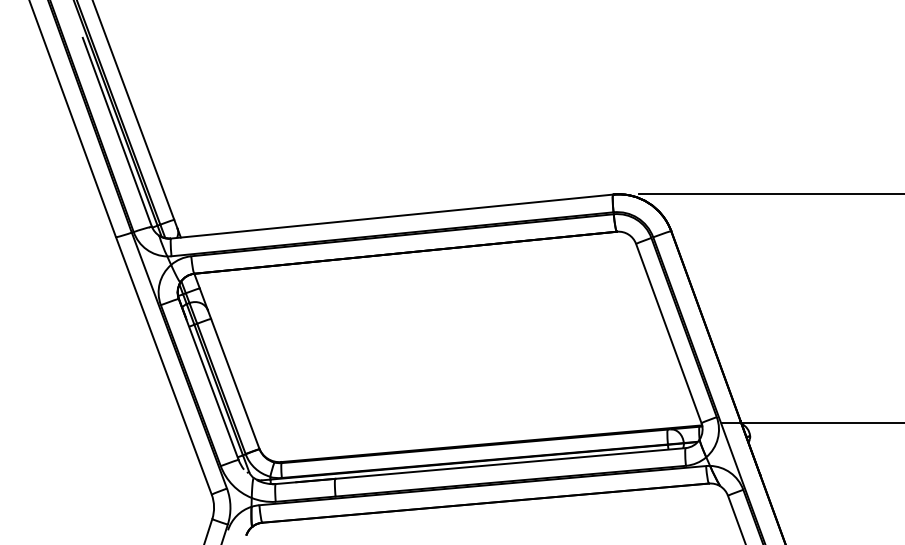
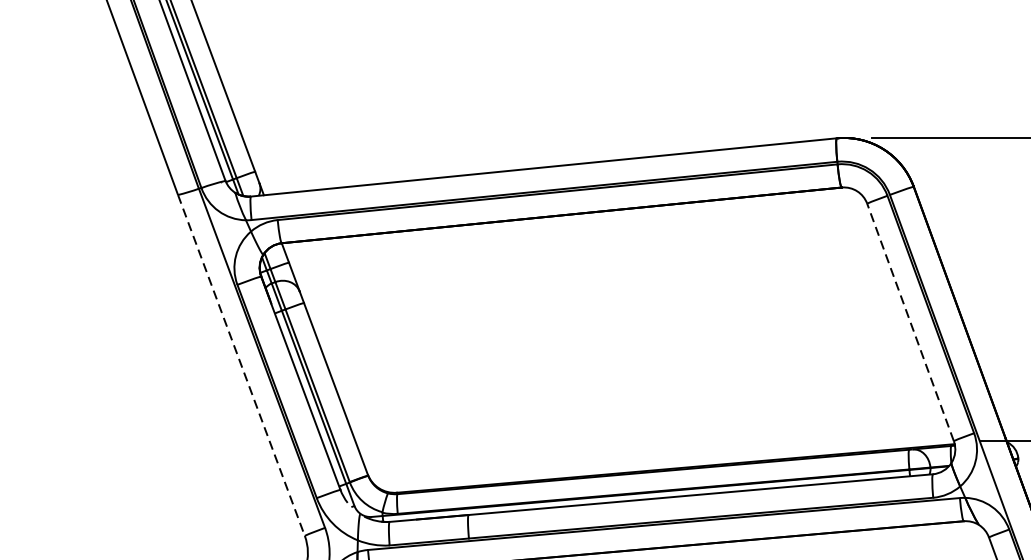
line: (668, 333) -> (910, 322), solid -> dashed
line: (164, 366) -> (242, 366), solid -> dashed

